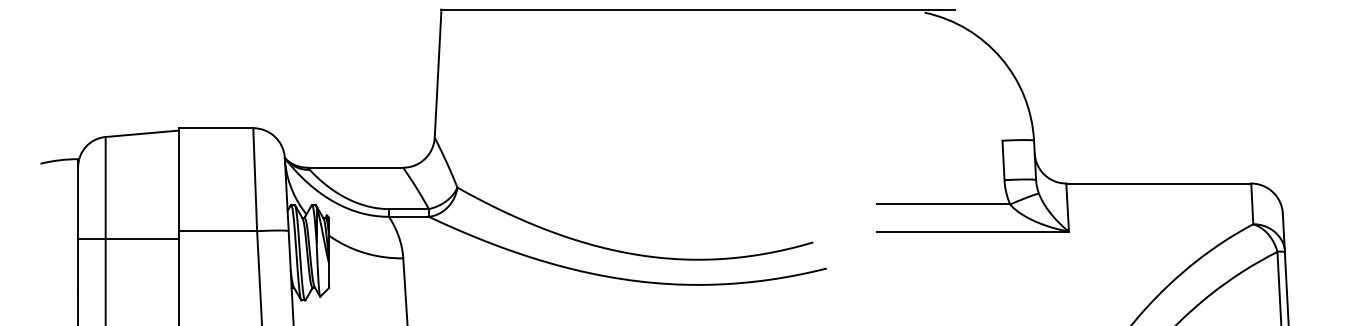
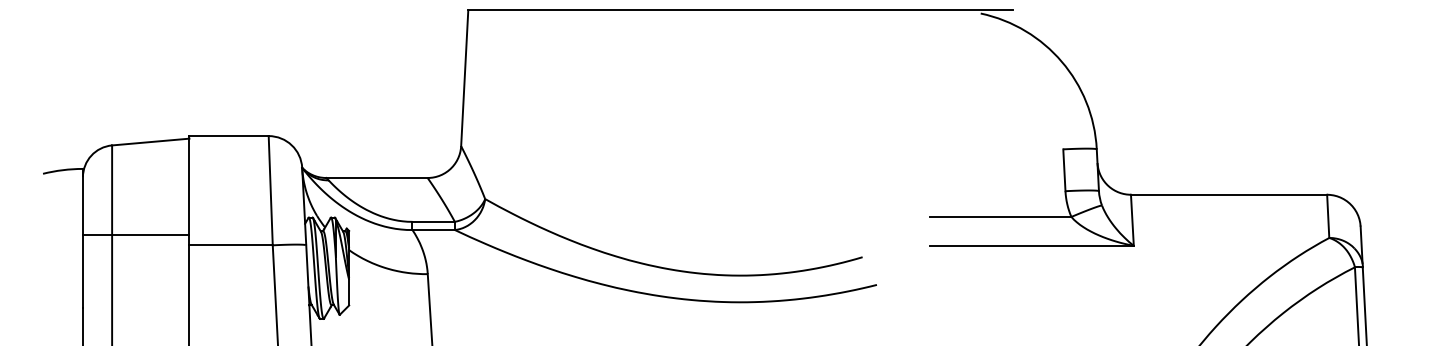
line: (128, 238) -> (136, 235), moved

